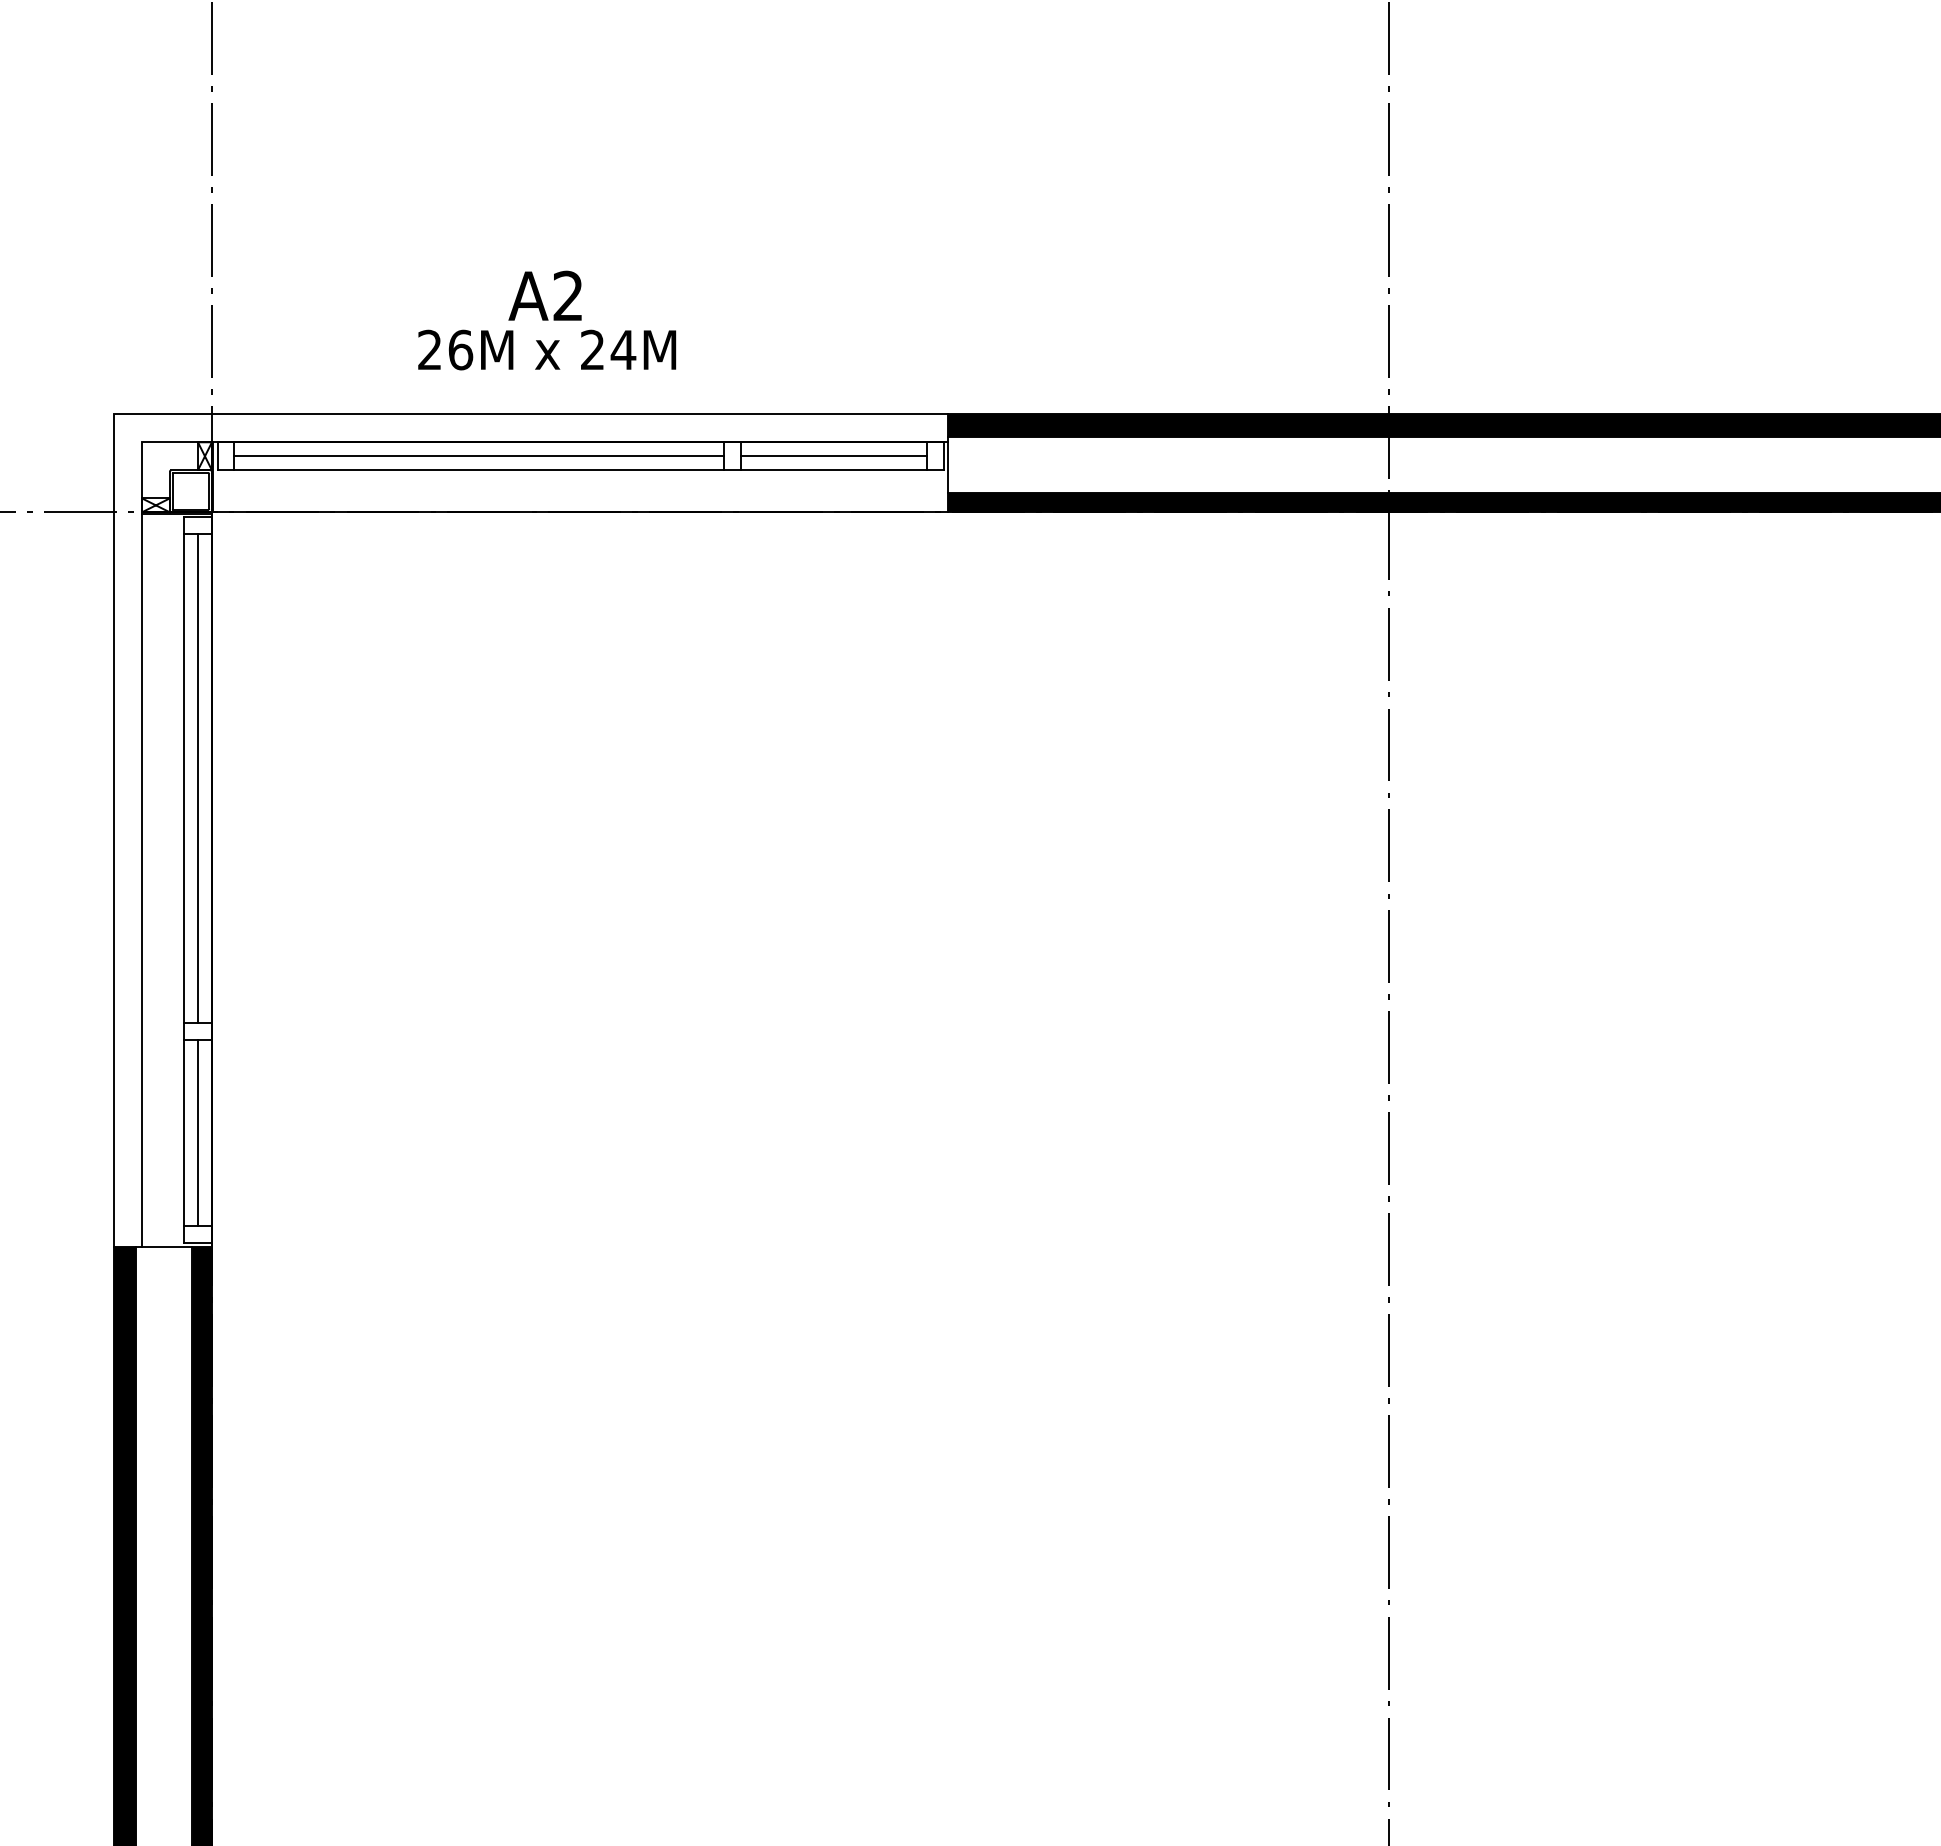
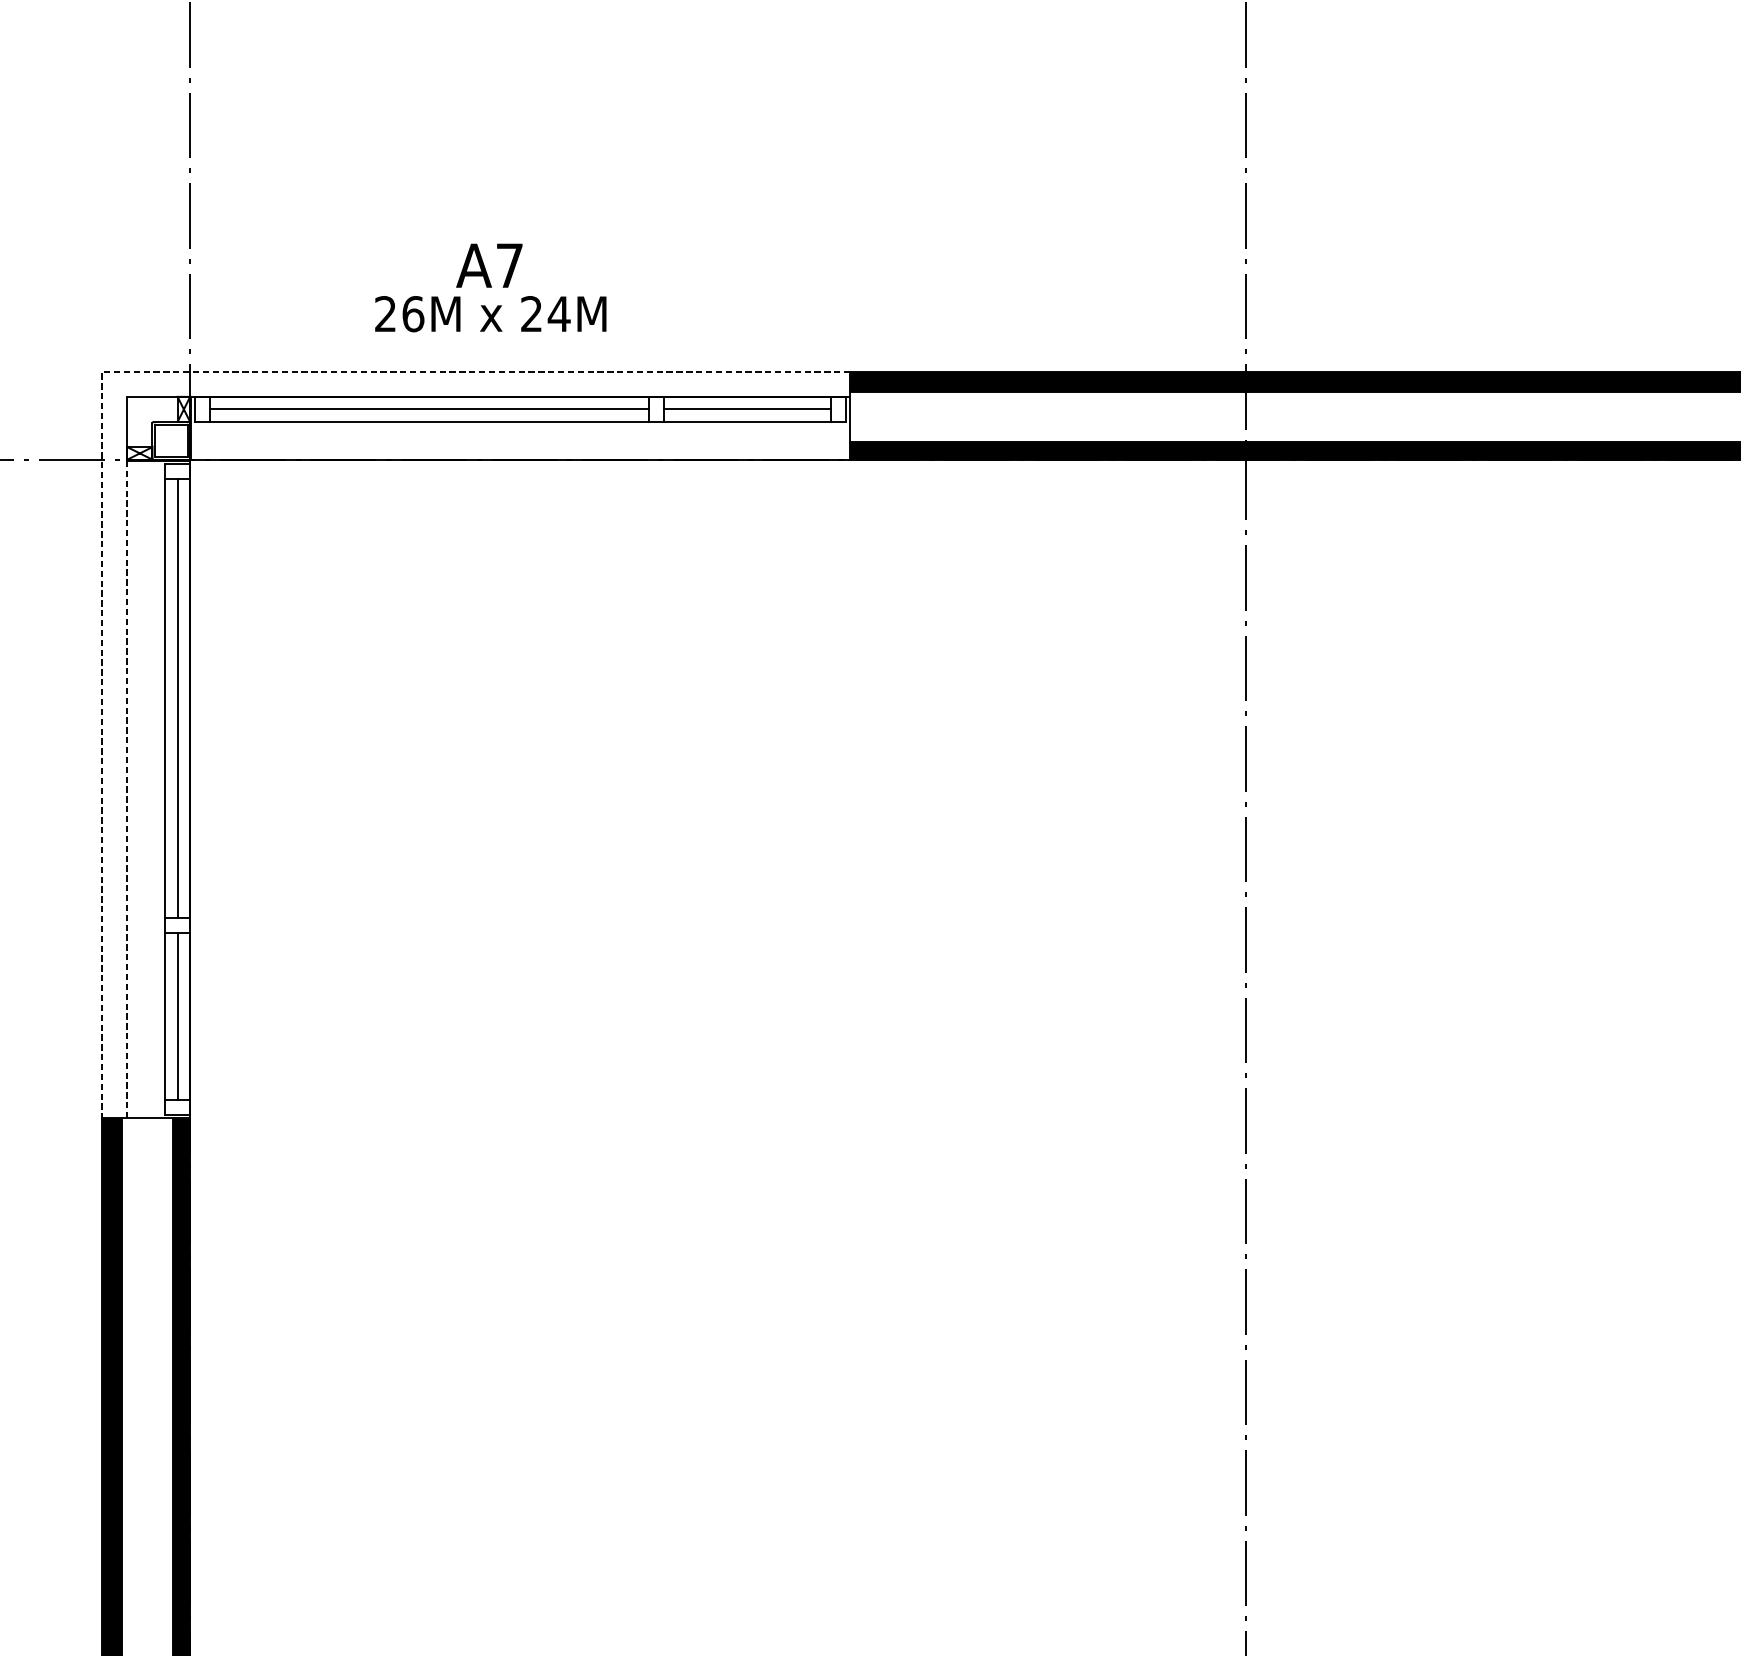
text: (567, 295) -> (509, 265), A2 -> A7
line: (113, 414) -> (101, 371), solid -> dashed
line: (141, 879) -> (126, 788), solid -> dashed

